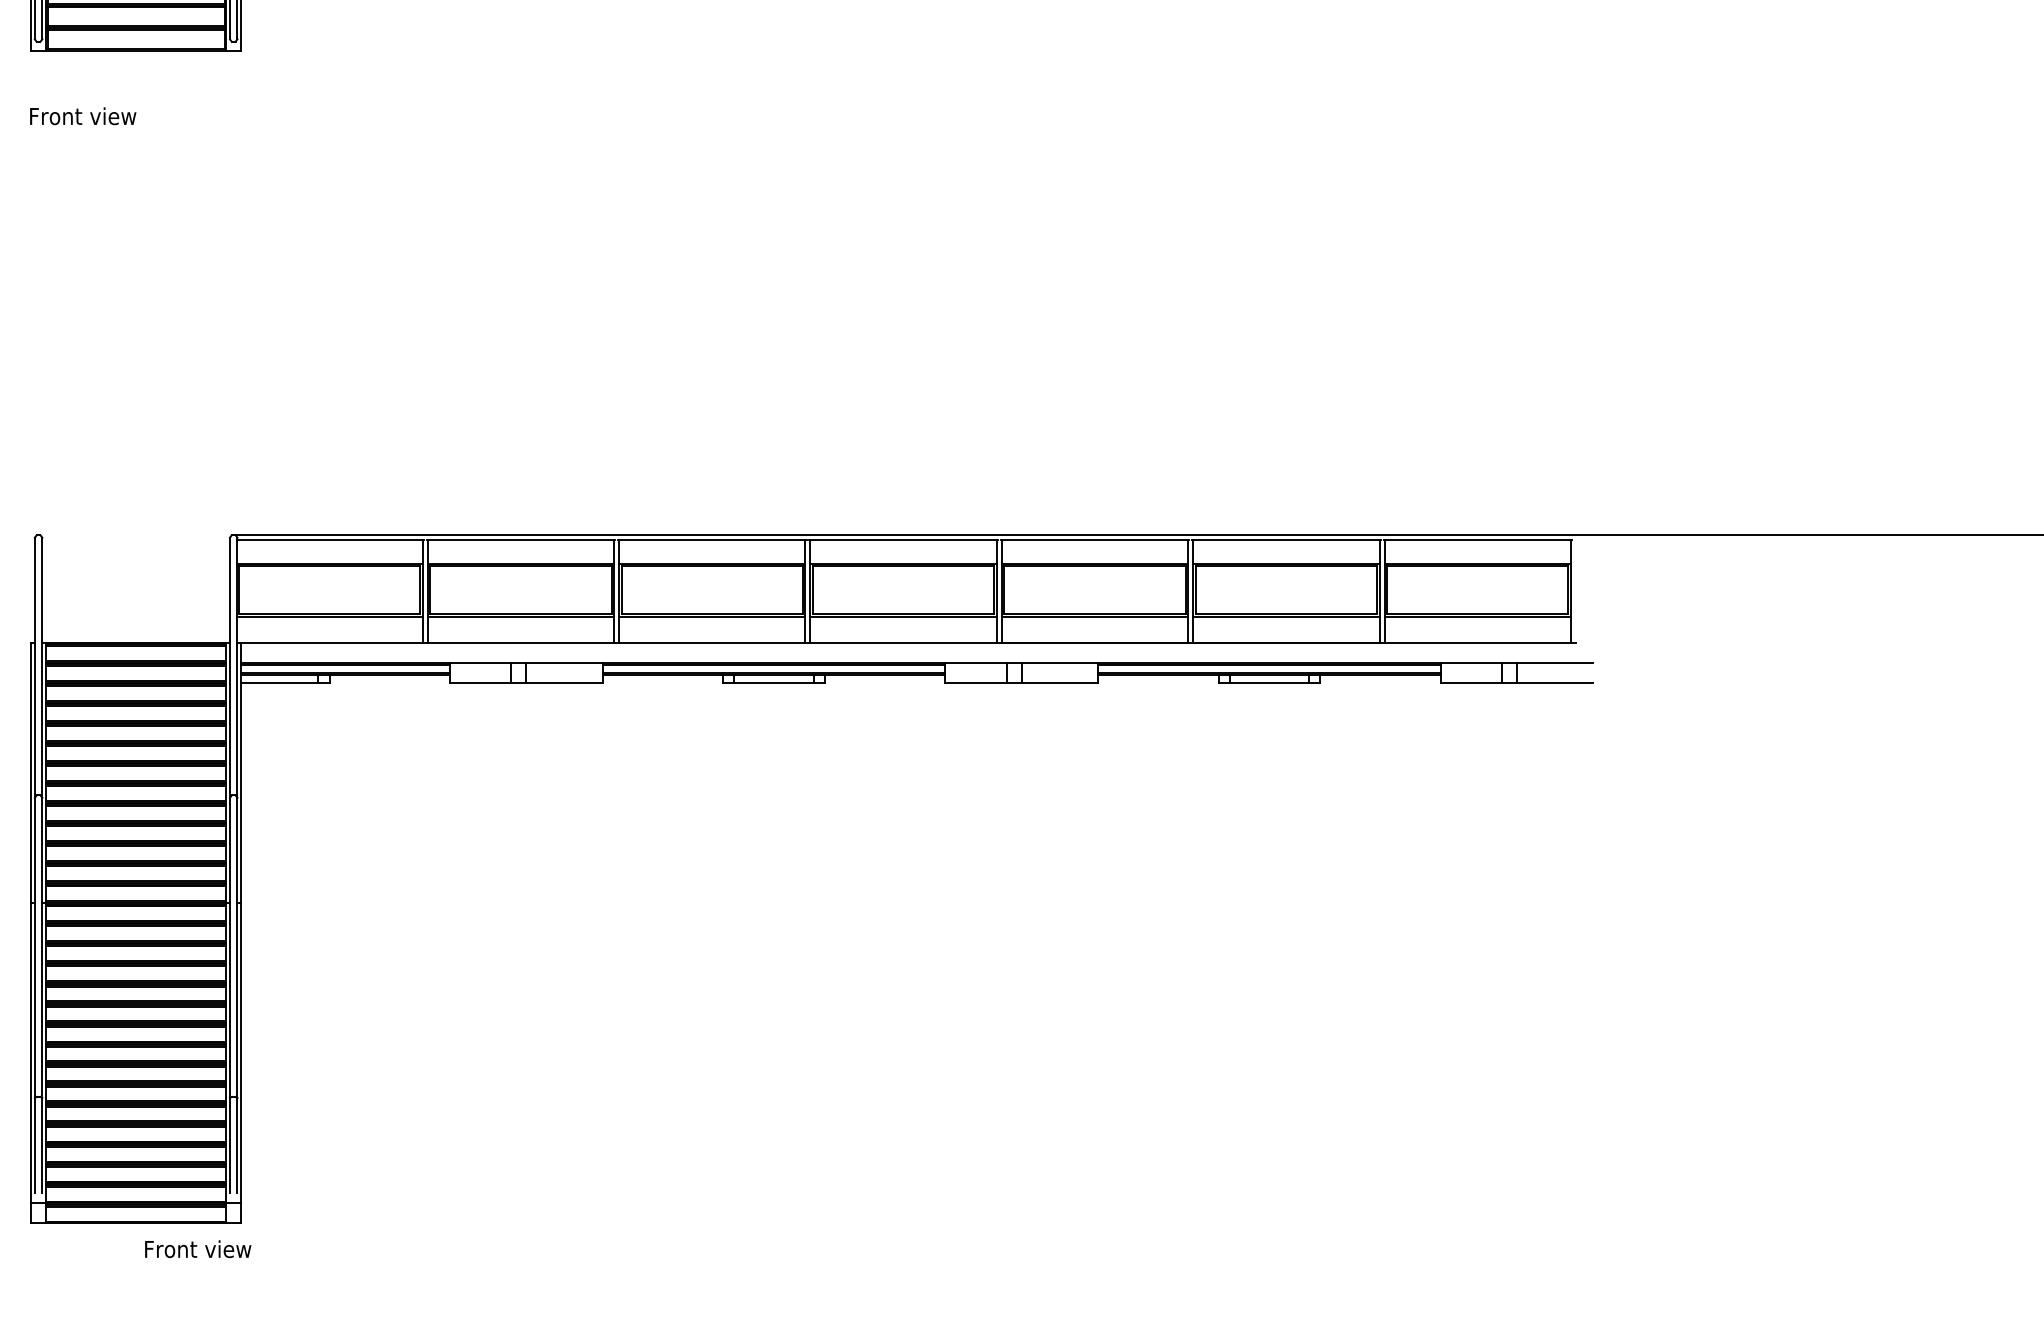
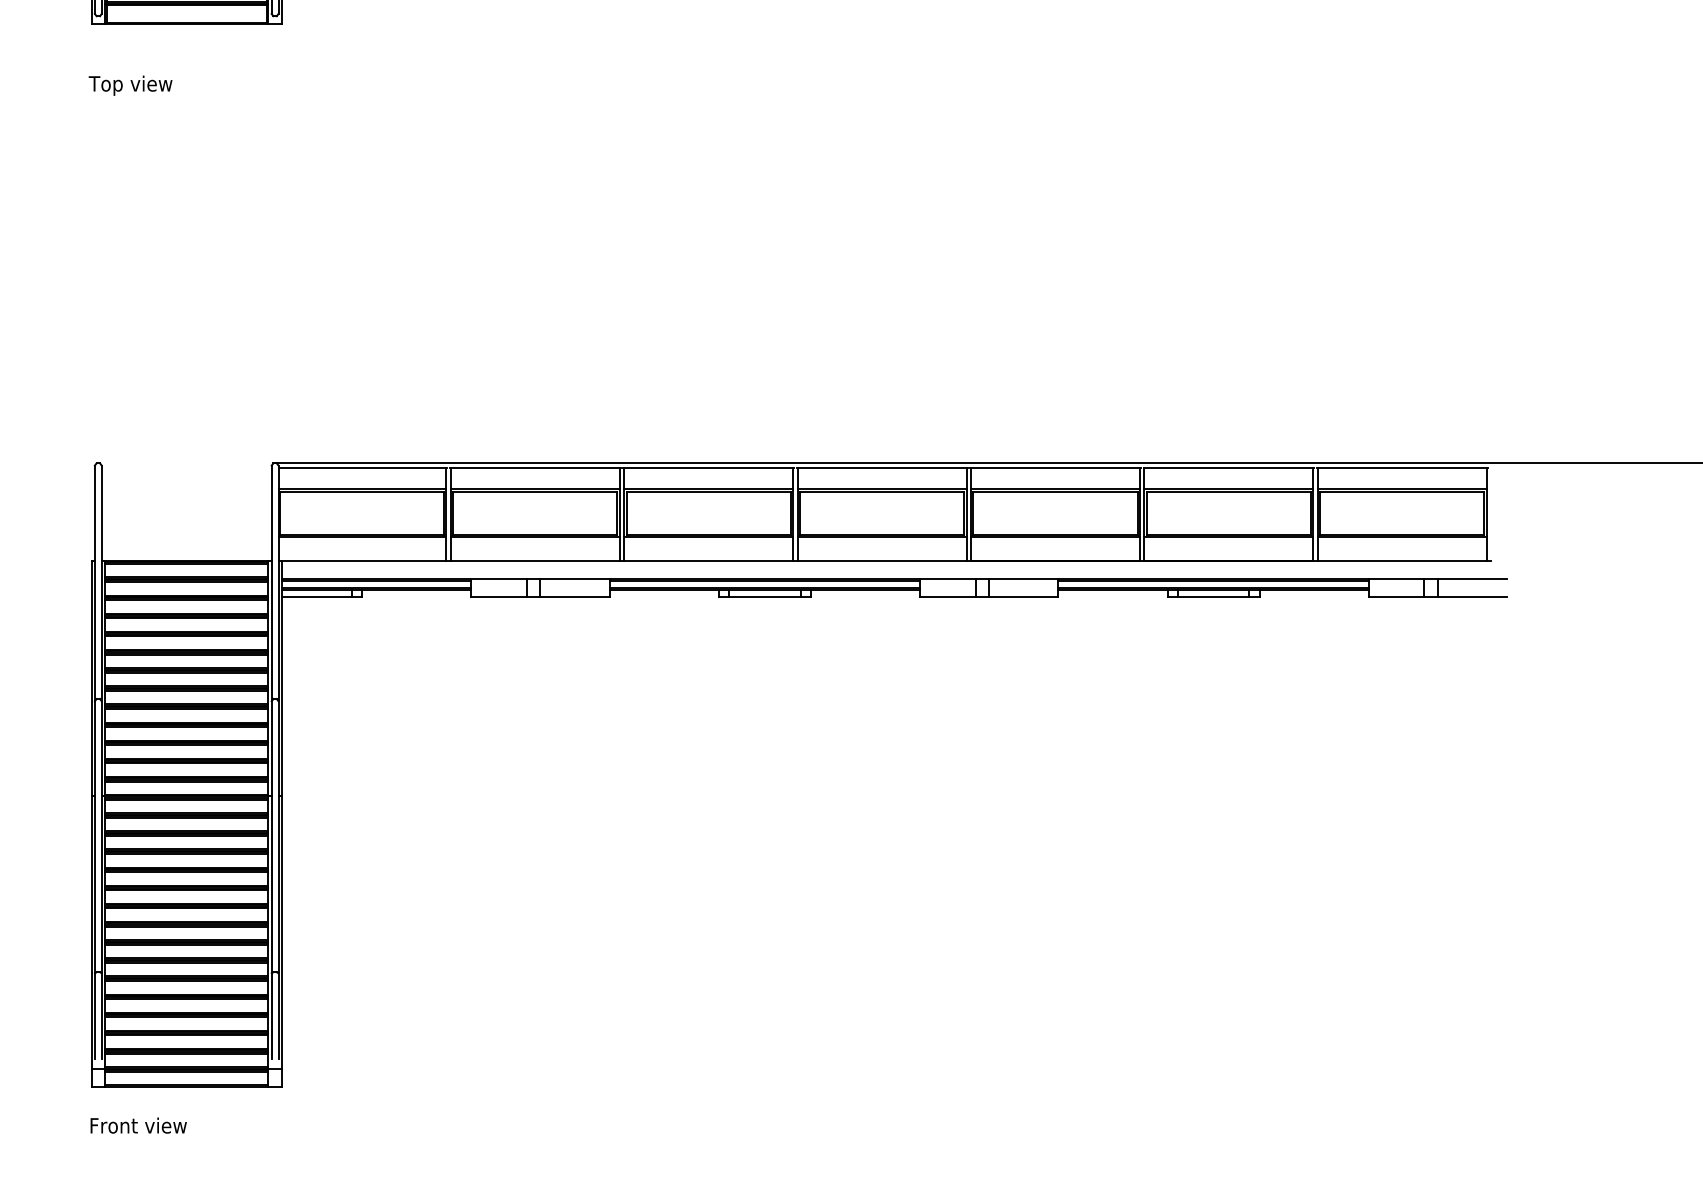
text: (82, 118) -> (138, 85), Front view -> Top view
text: (198, 1249) -> (139, 1125), moved

